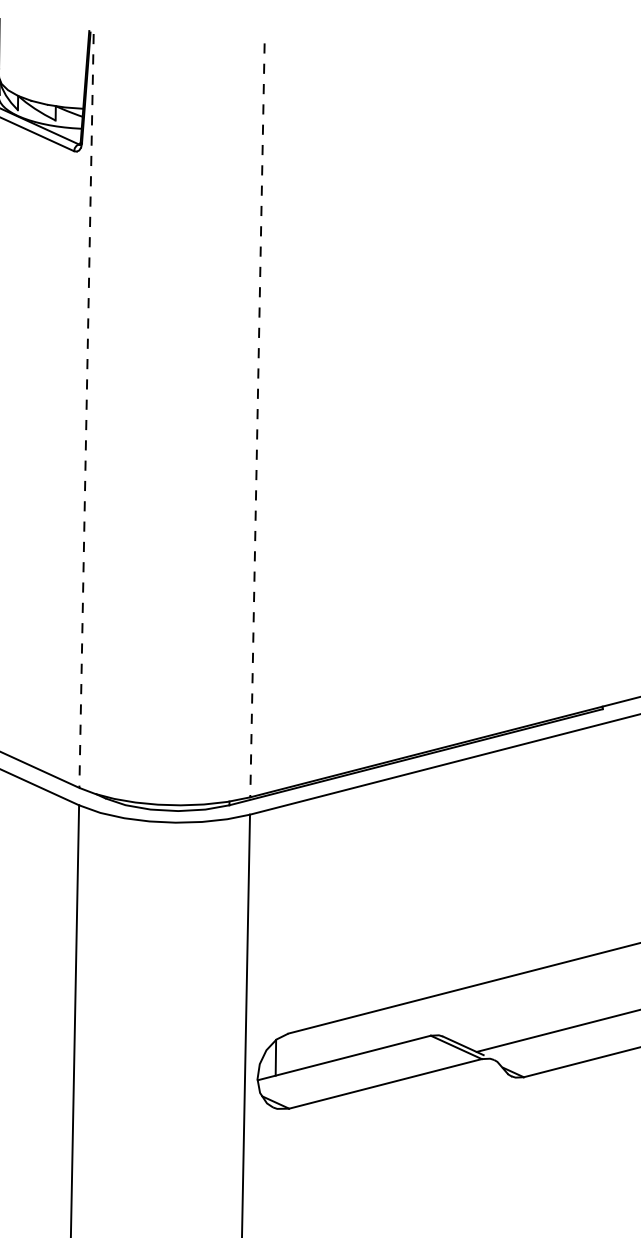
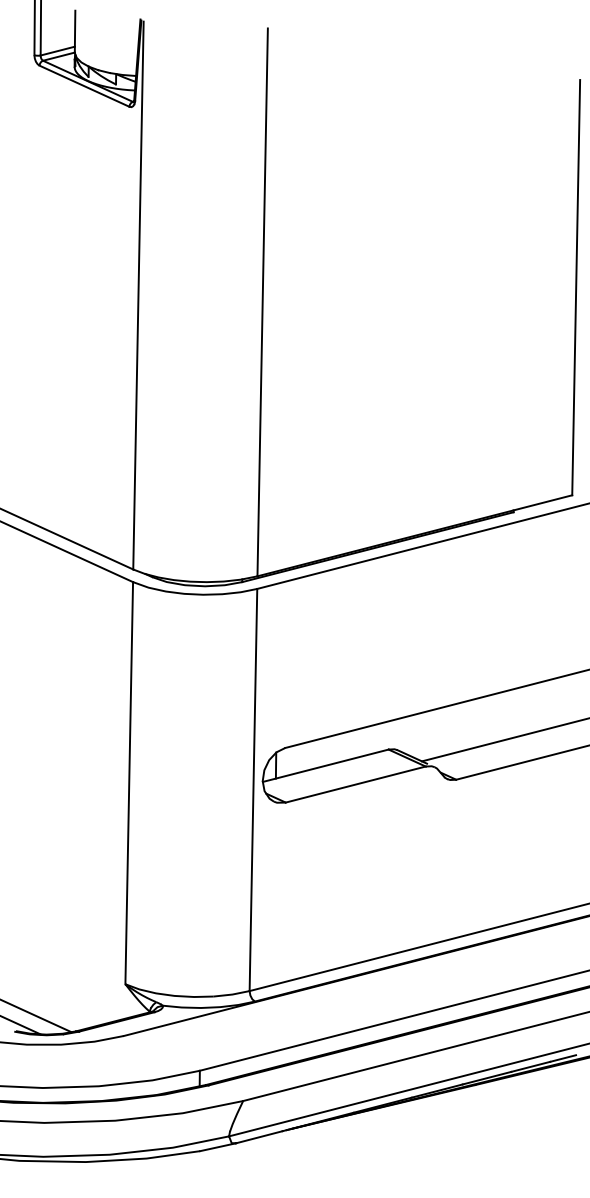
line: (86, 410) -> (138, 295), dashed -> solid
line: (257, 420) -> (262, 302), dashed -> solid

